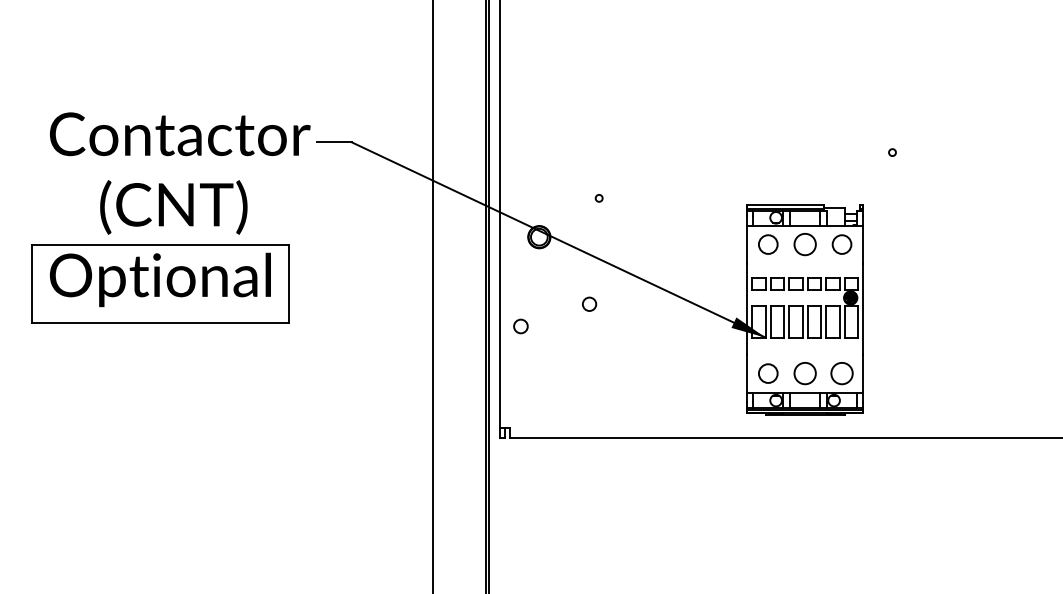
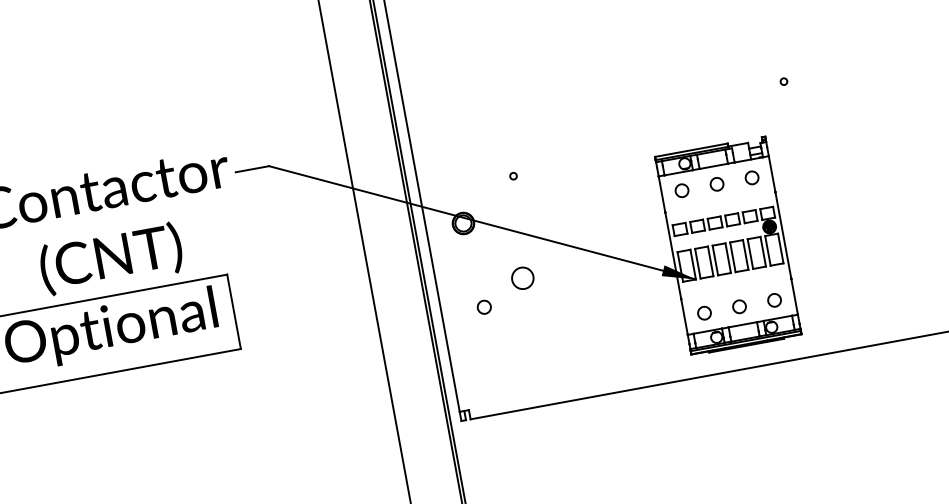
circle: (767, 244) -> (681, 190), size x0.71
circle: (804, 244) -> (716, 184), size x0.62
circle: (841, 244) -> (751, 177), size x0.71
circle: (589, 304) -> (522, 278), size x1.67
circle: (520, 326) -> (483, 307), moved
circle: (767, 373) -> (703, 313), size x0.71
circle: (804, 373) -> (738, 306), size x0.62
circle: (841, 373) -> (774, 300), size x0.62

